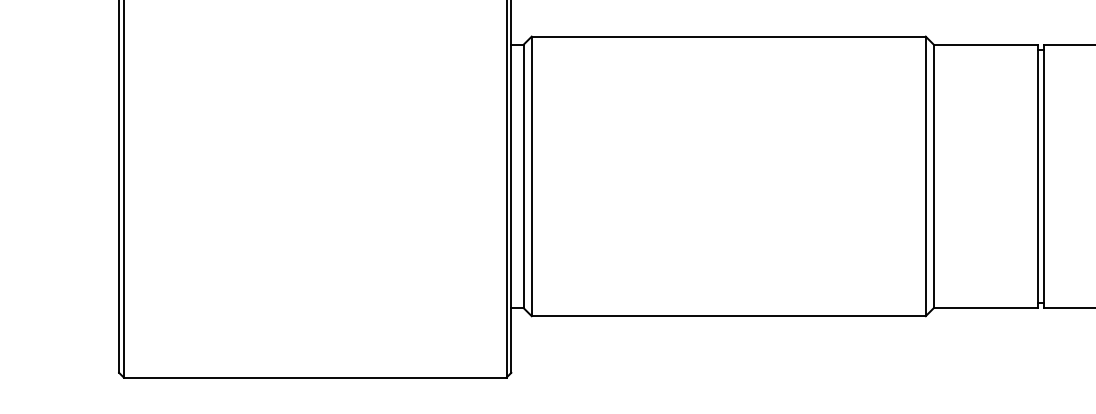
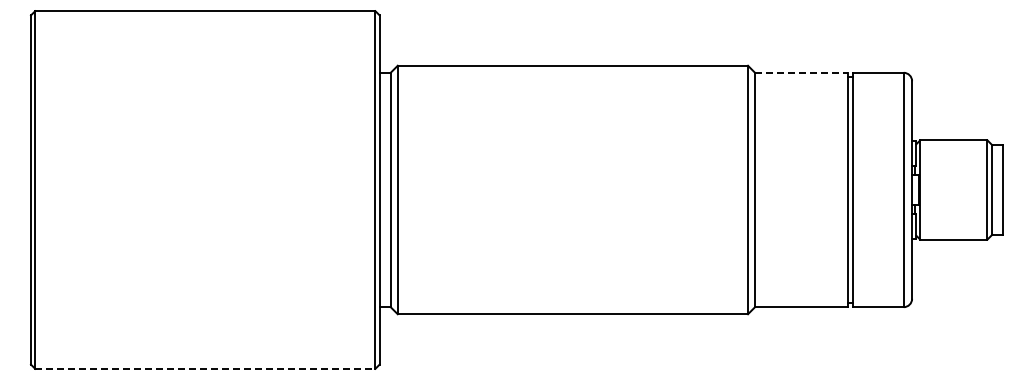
line: (985, 44) -> (801, 72), solid -> dashed
line: (315, 377) -> (205, 368), solid -> dashed

